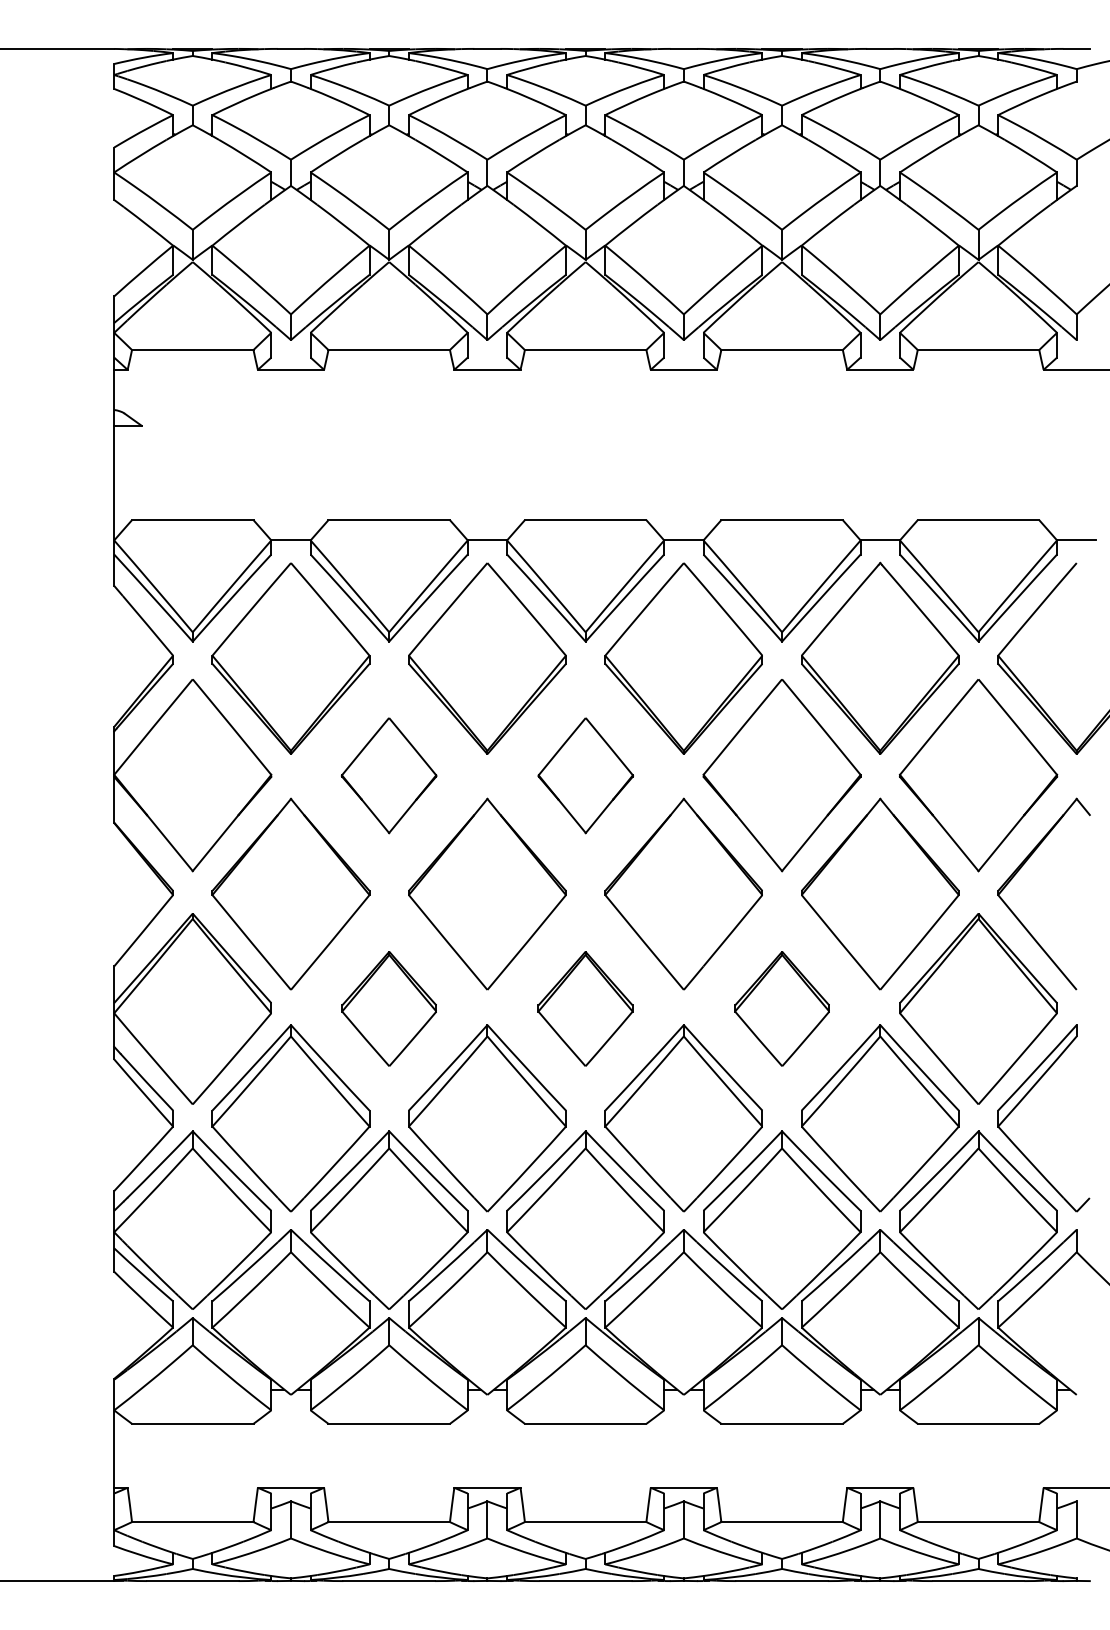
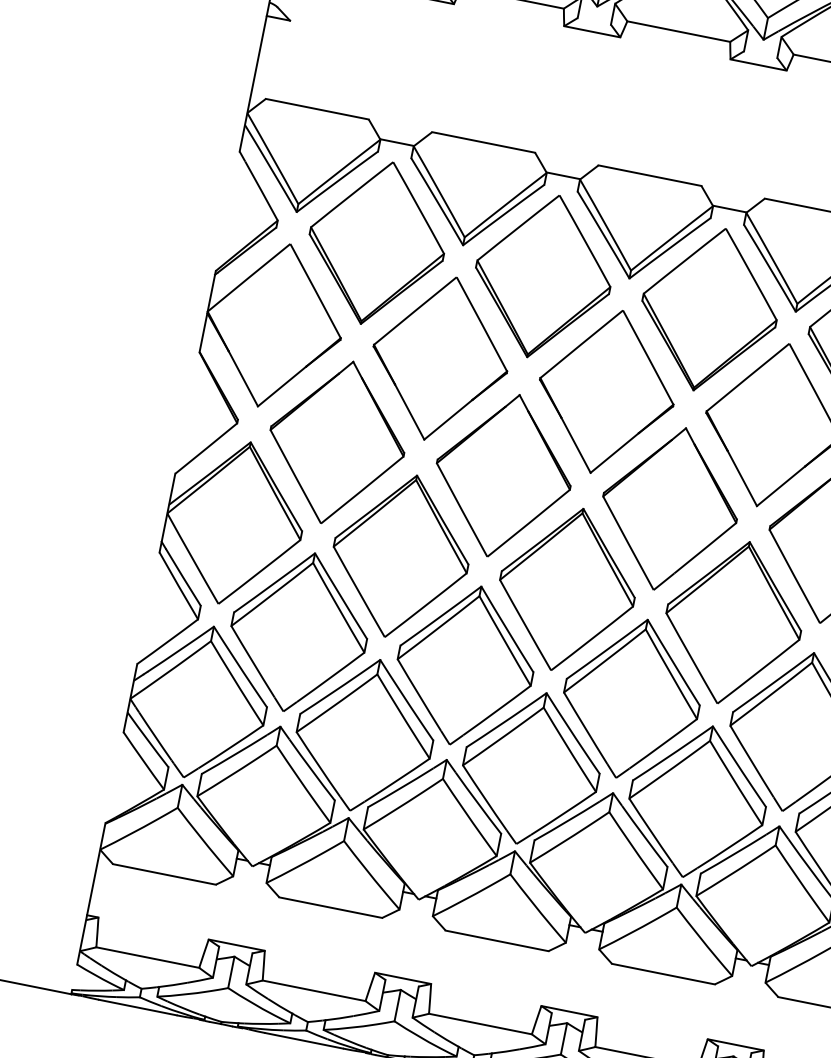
part: (388, 775) -> (439, 358), size x1.67
part: (585, 775) -> (606, 391), size x1.67
part: (389, 1008) -> (401, 555), size x1.67
part: (585, 1008) -> (567, 589), size x1.67
part: (782, 1008) -> (734, 622), size x1.67

